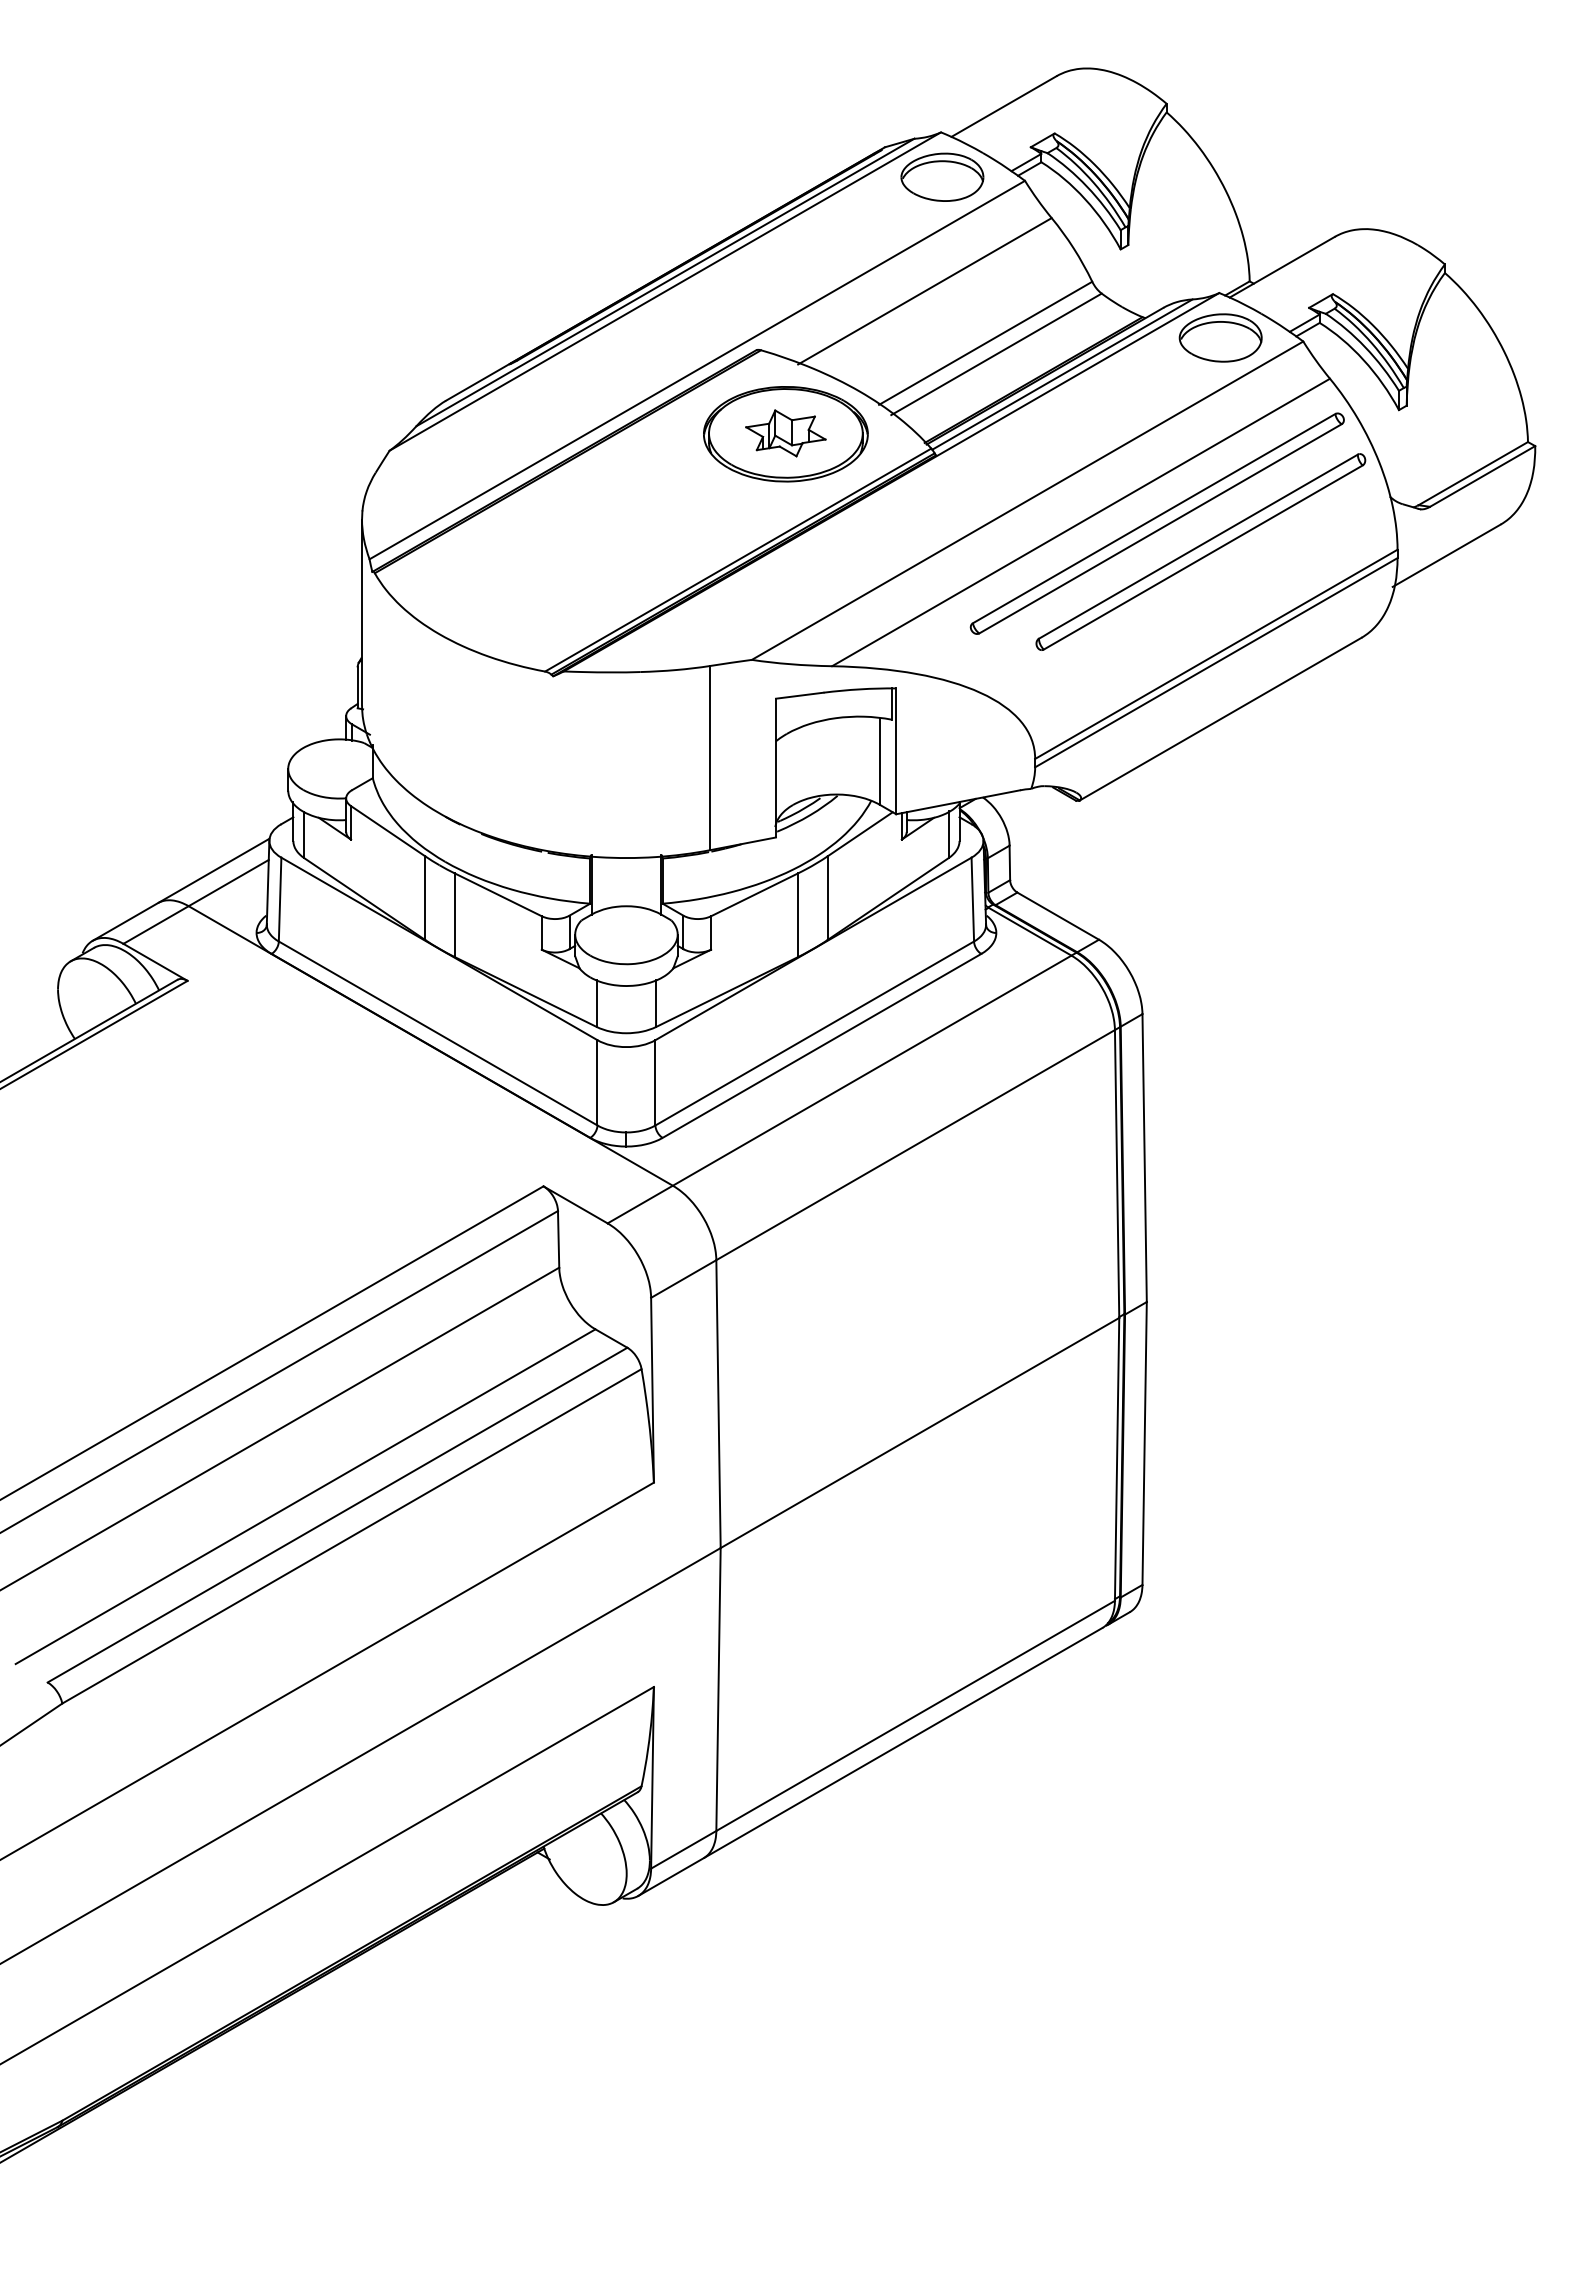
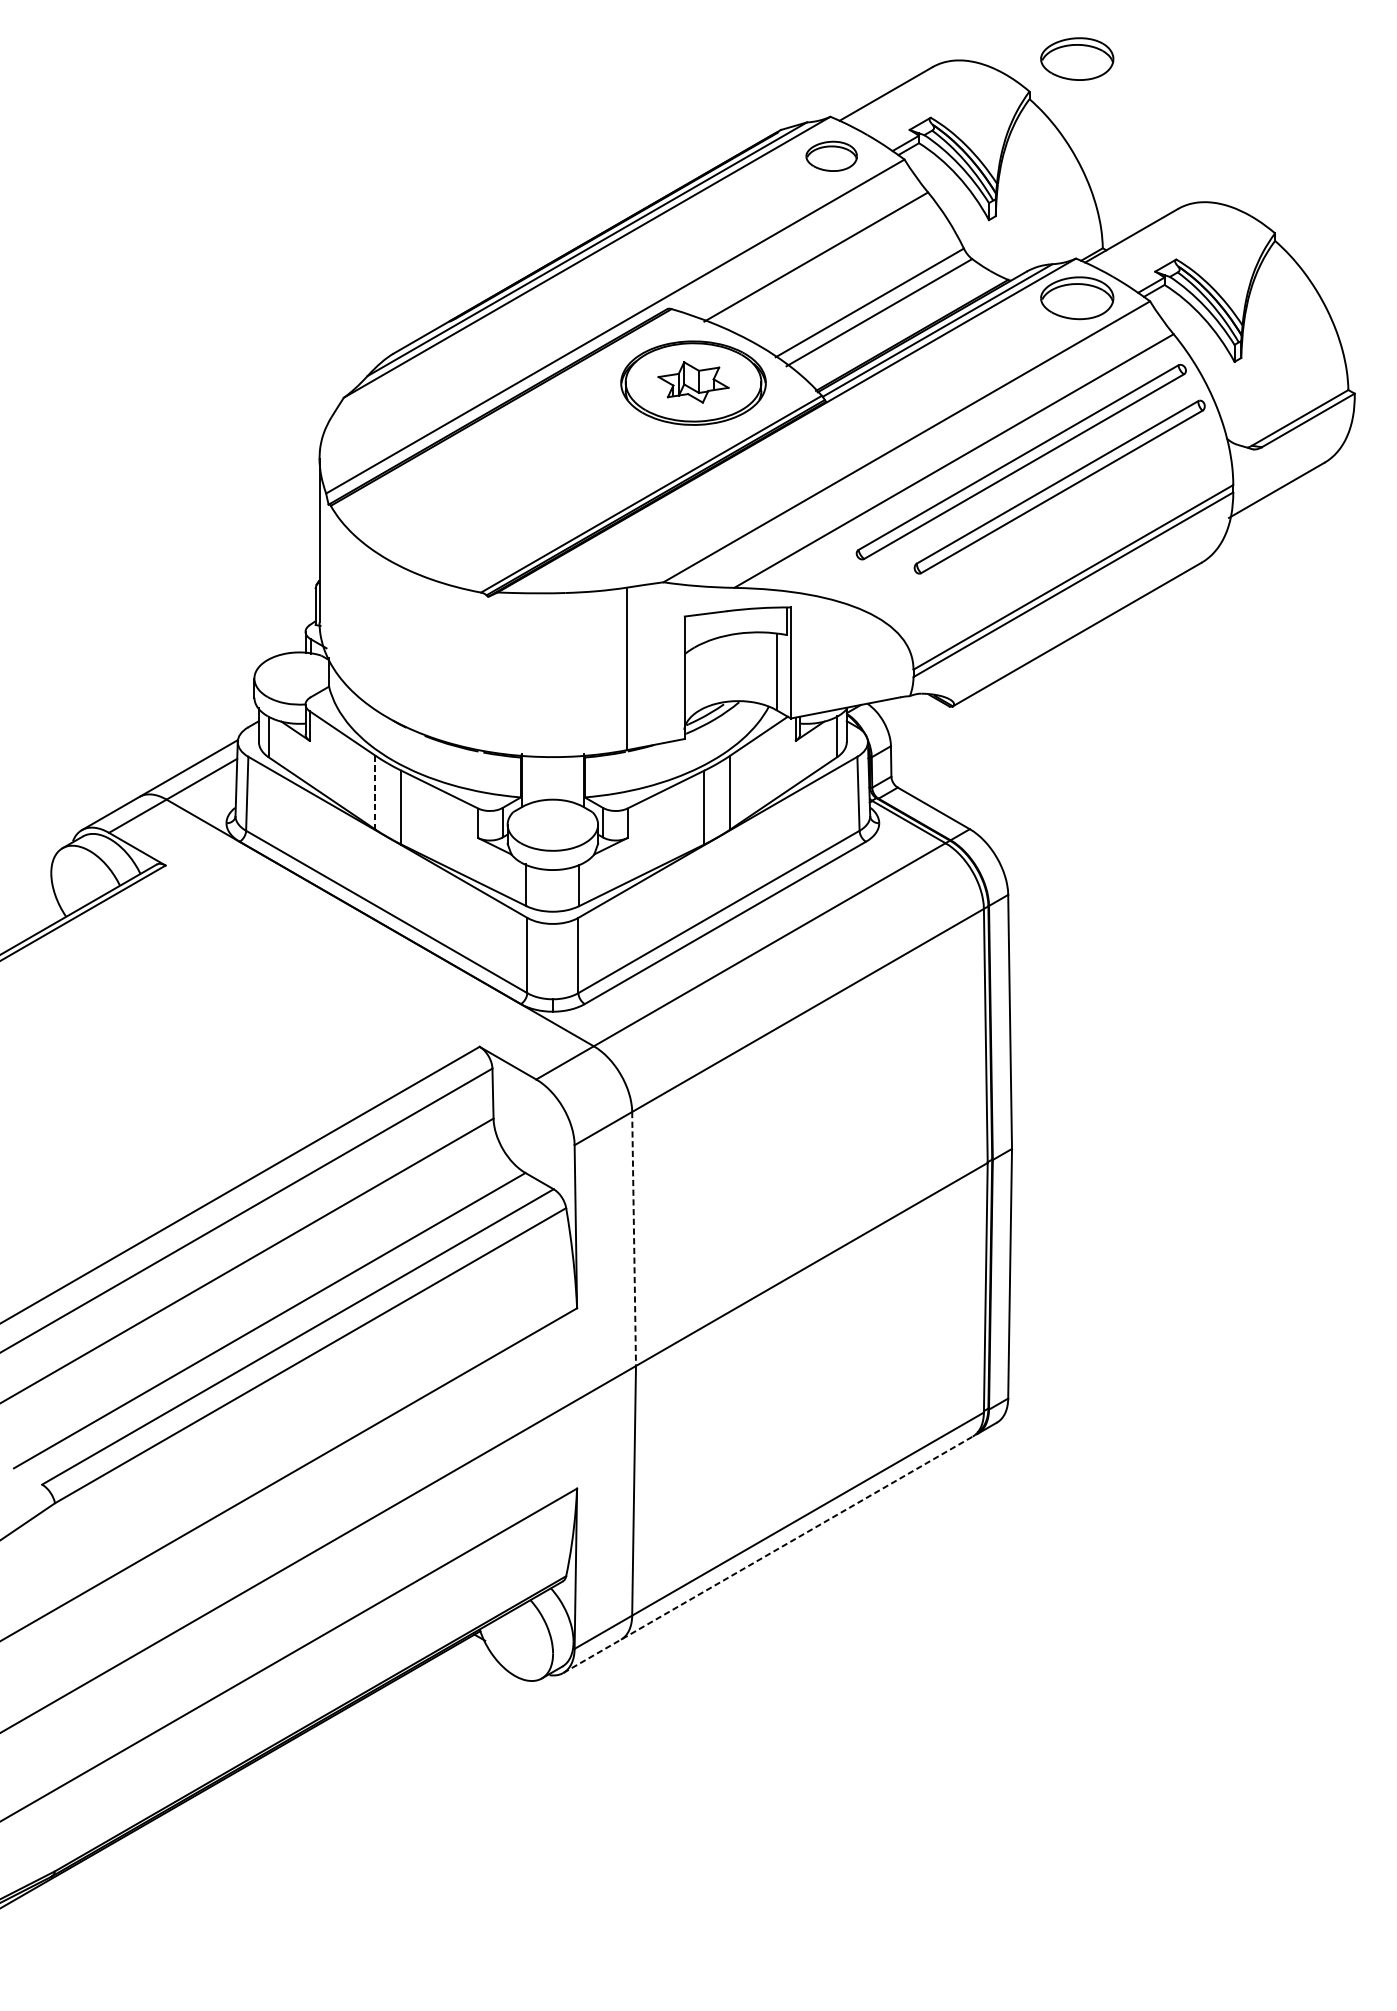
part: (1220, 66) -> (1077, 58), added
part: (942, 176) -> (831, 155), size x0.7
line: (425, 898) -> (375, 792), solid -> dashed
line: (718, 1404) -> (634, 1239), solid -> dashed
line: (870, 1762) -> (768, 1555), solid -> dashed

